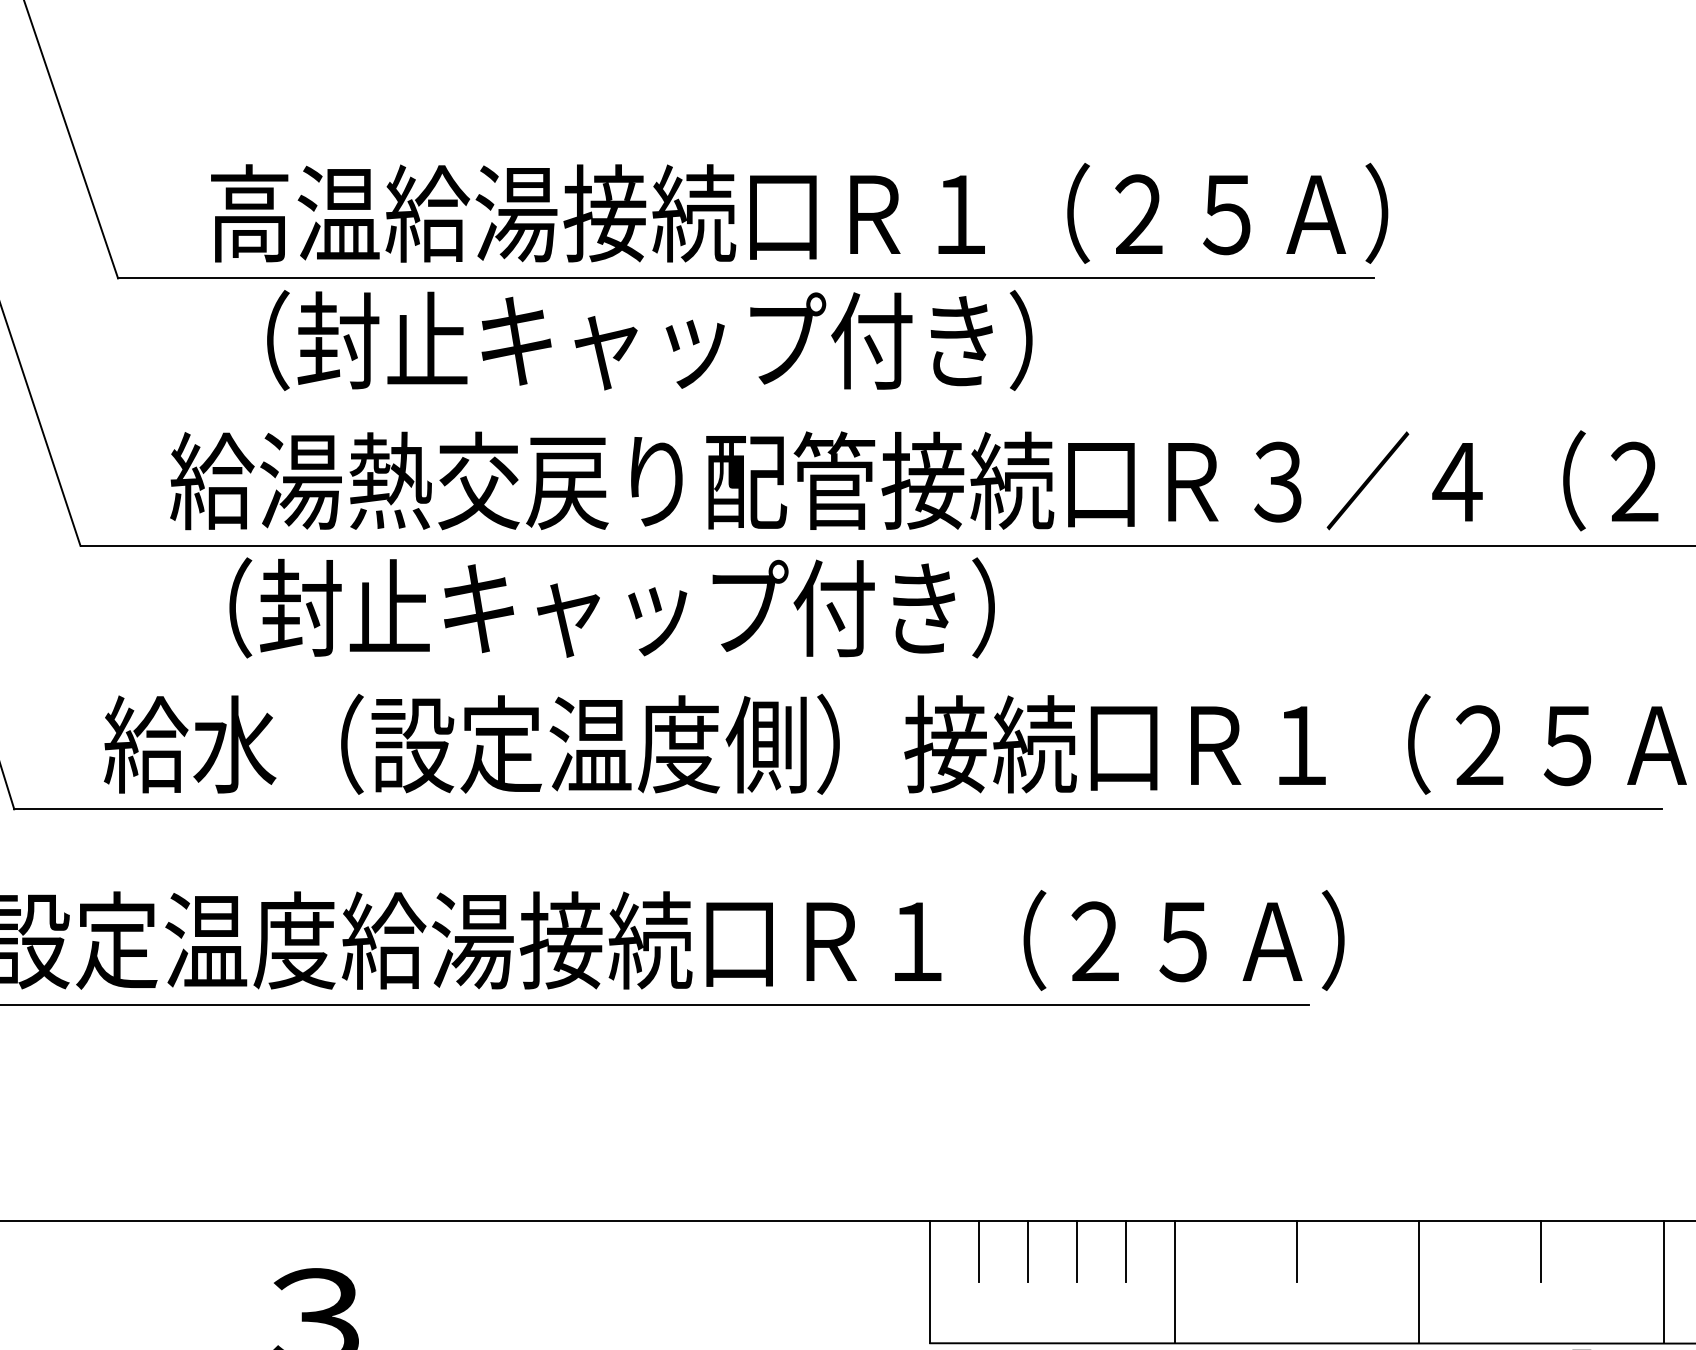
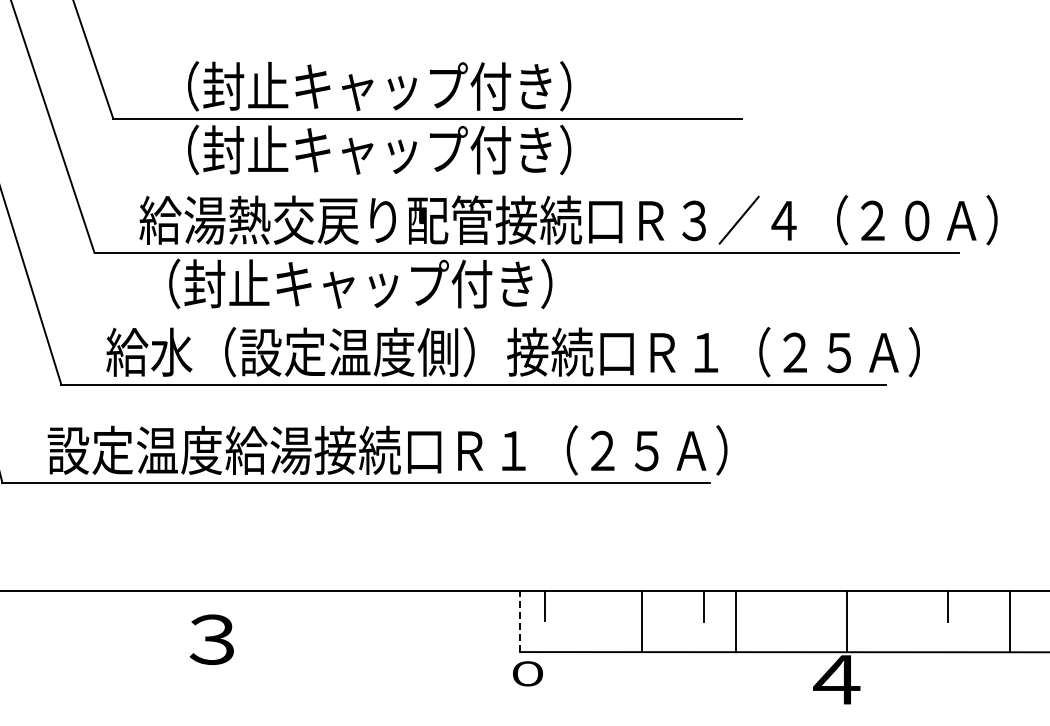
text: (799, 213) -> (454, 86), 高温給湯接続口Ｒ１（２５Ａ） -> （封止キャップ付き）
line: (1029, 1250) -> (569, 605), removed
line: (1076, 1250) -> (593, 605), removed
line: (1124, 1250) -> (617, 605), removed
line: (1542, 1250) -> (826, 605), removed
line: (931, 1282) -> (520, 621), solid -> dashed
line: (1418, 1282) -> (735, 621), moved
line: (1664, 1282) -> (847, 621), moved

